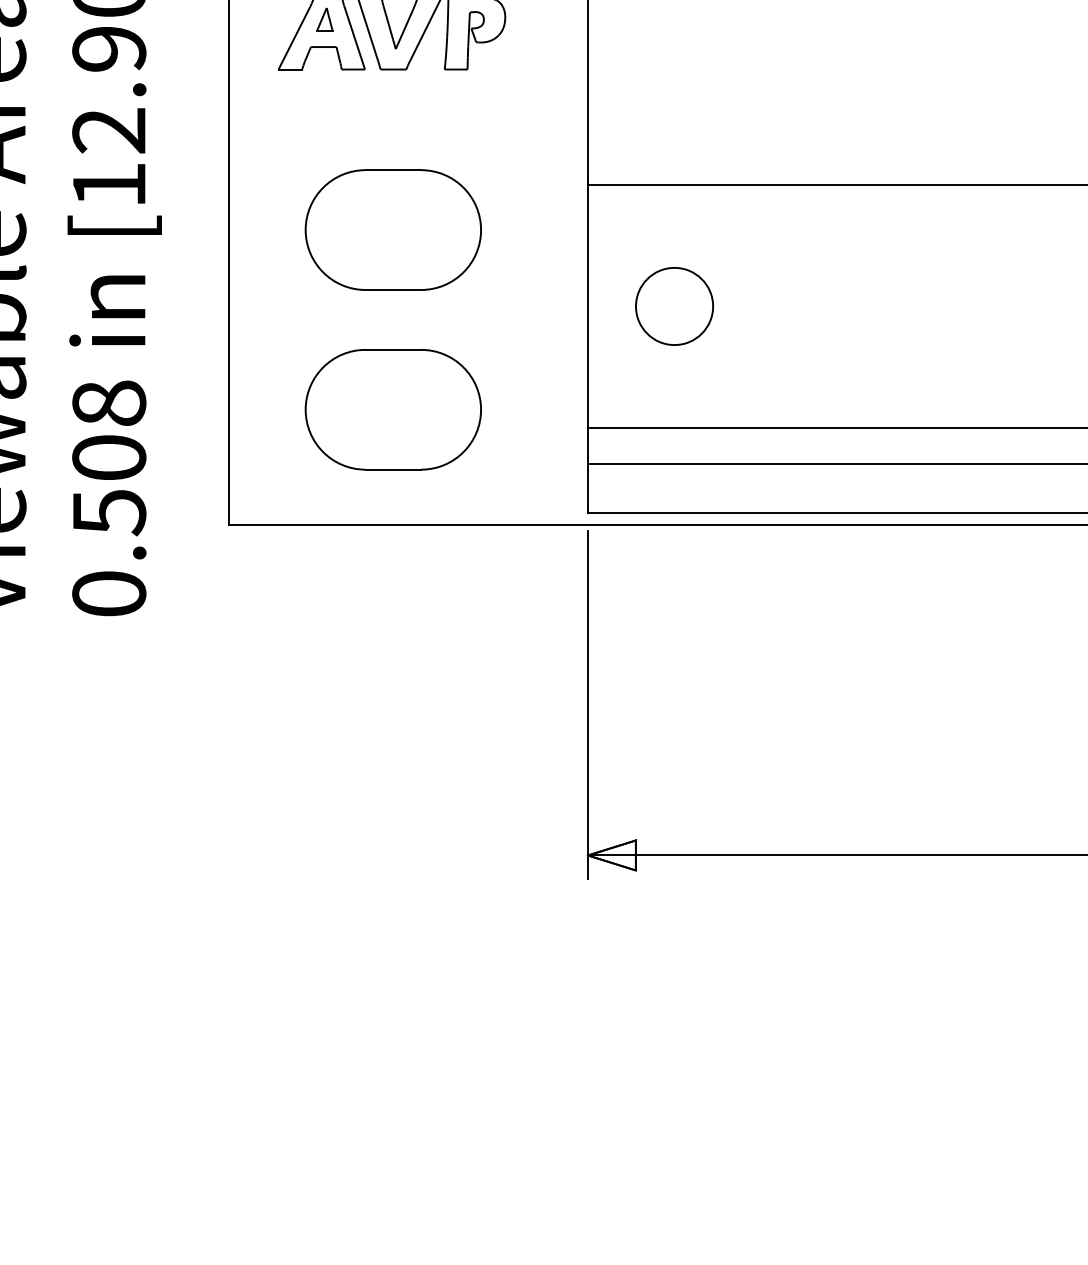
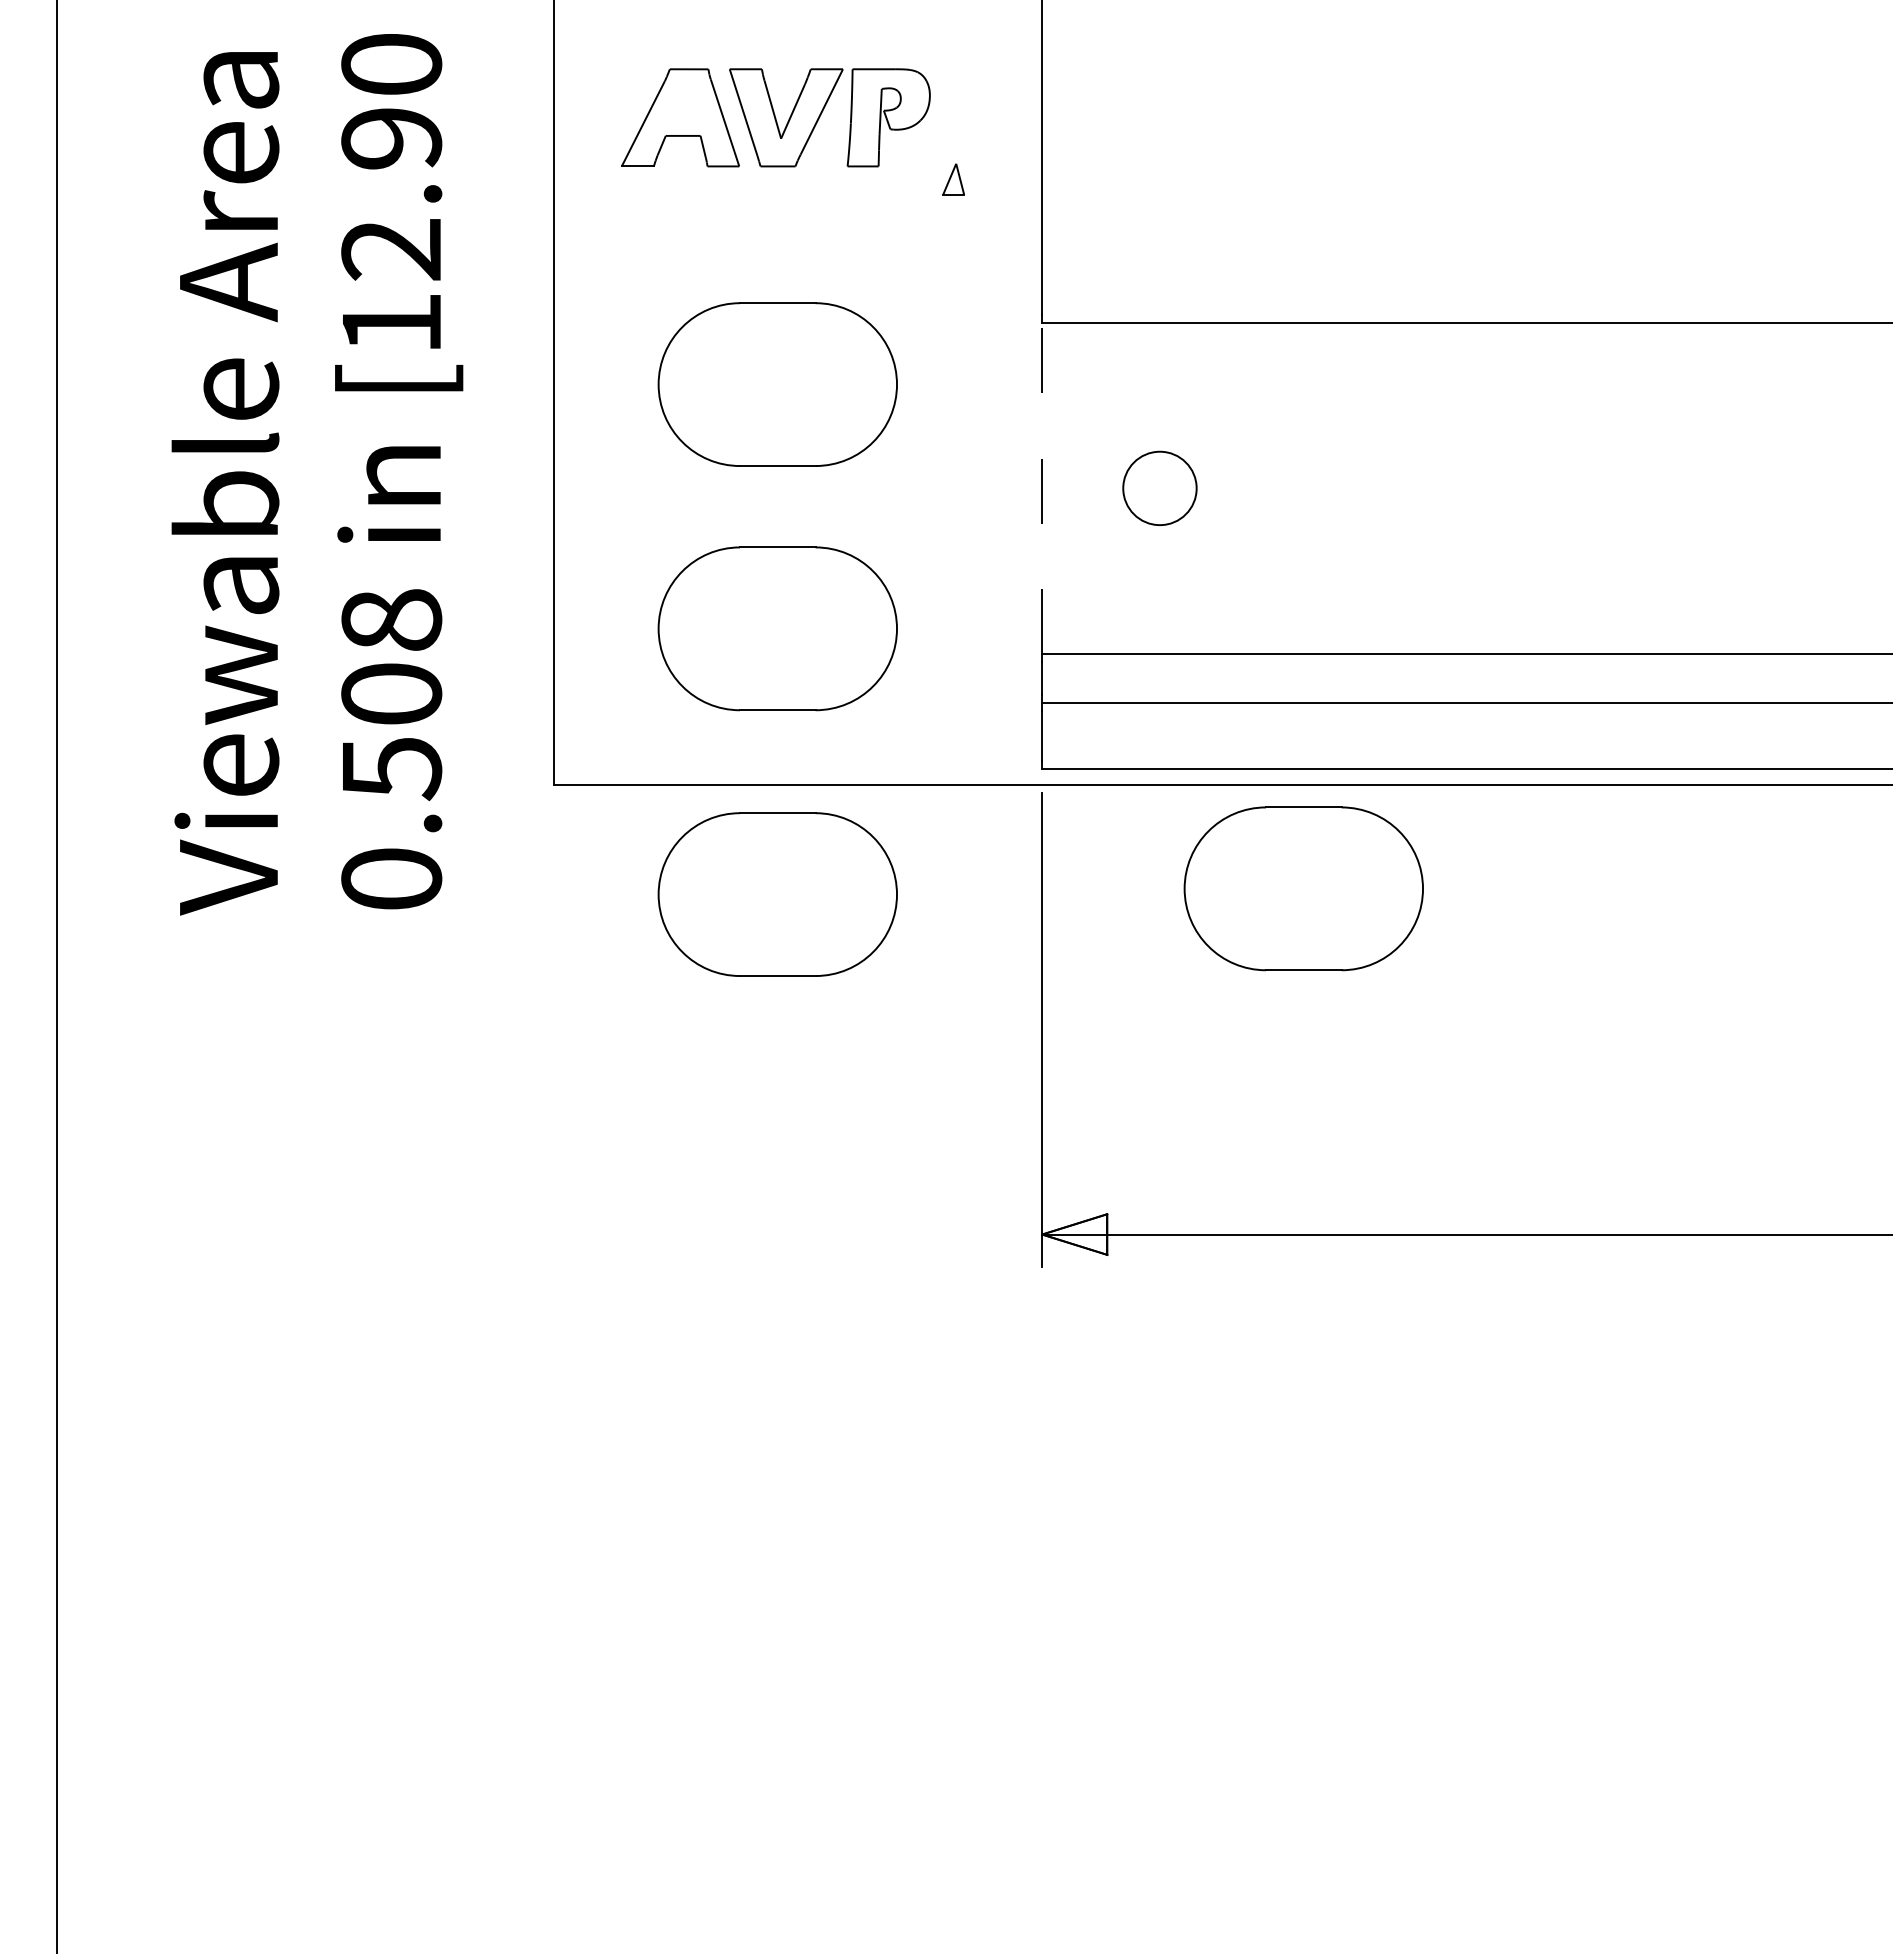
part: (324, 19) -> (953, 179), moved
line: (588, 305) -> (1042, 487), solid -> dashed
circle: (674, 306) -> (1159, 488), size x0.7
part: (780, 600) -> (1303, 888), added
part: (393, 605) -> (777, 894), added

